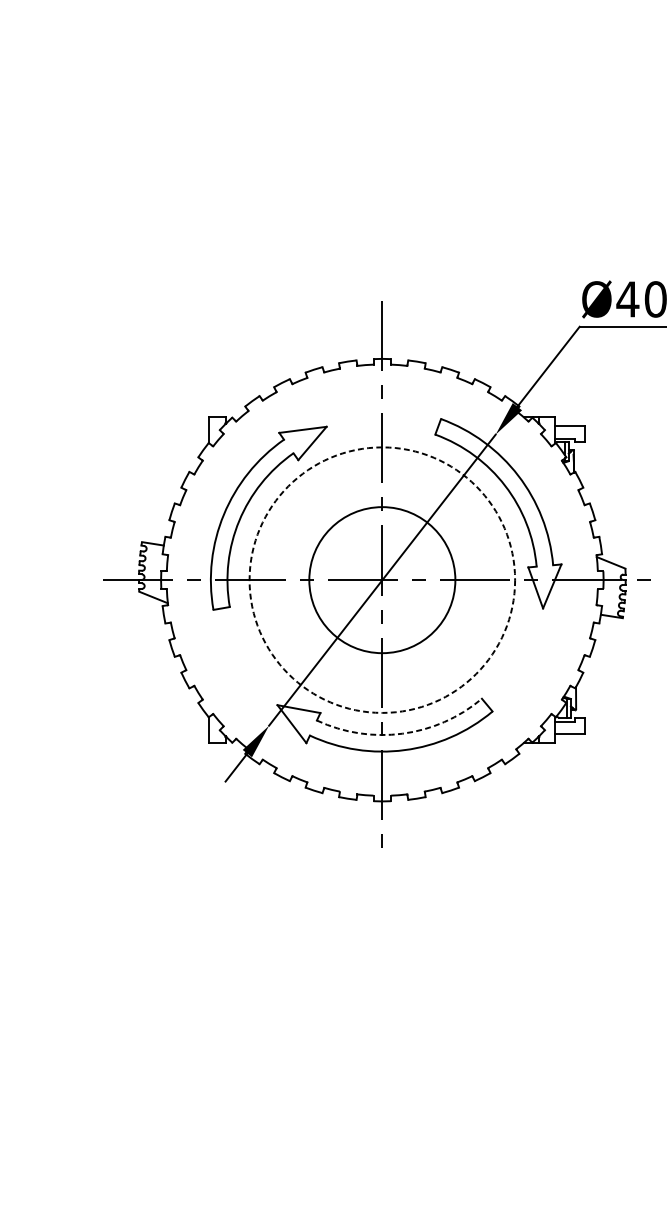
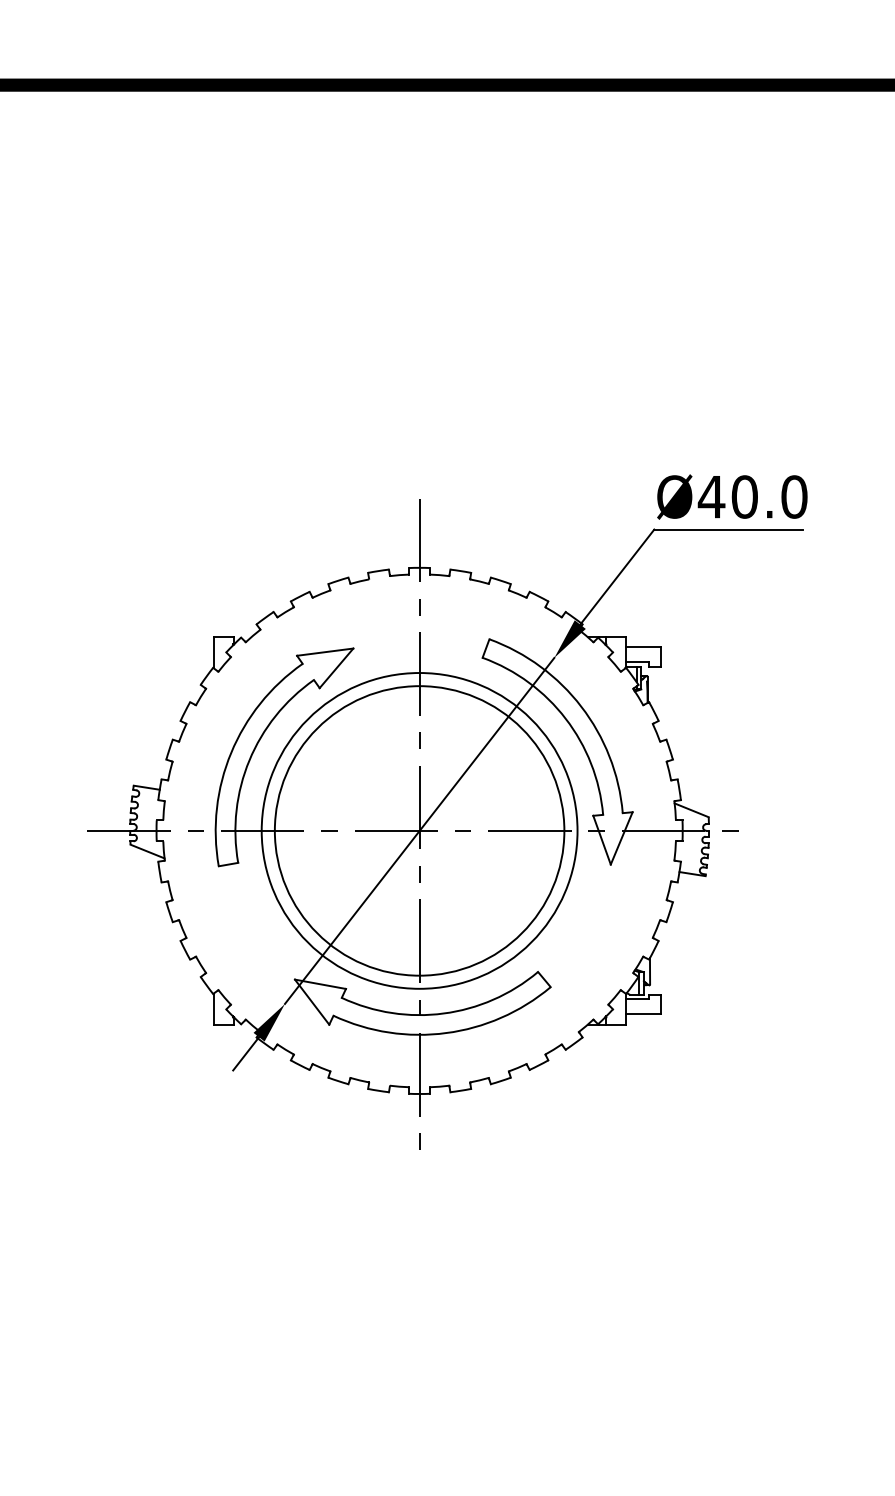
circle: (382, 579) -> (419, 830), dashed -> solid
circle: (382, 579) -> (419, 830), size x1.67
arc: (402, 733) -> (443, 1013), dashed -> solid

